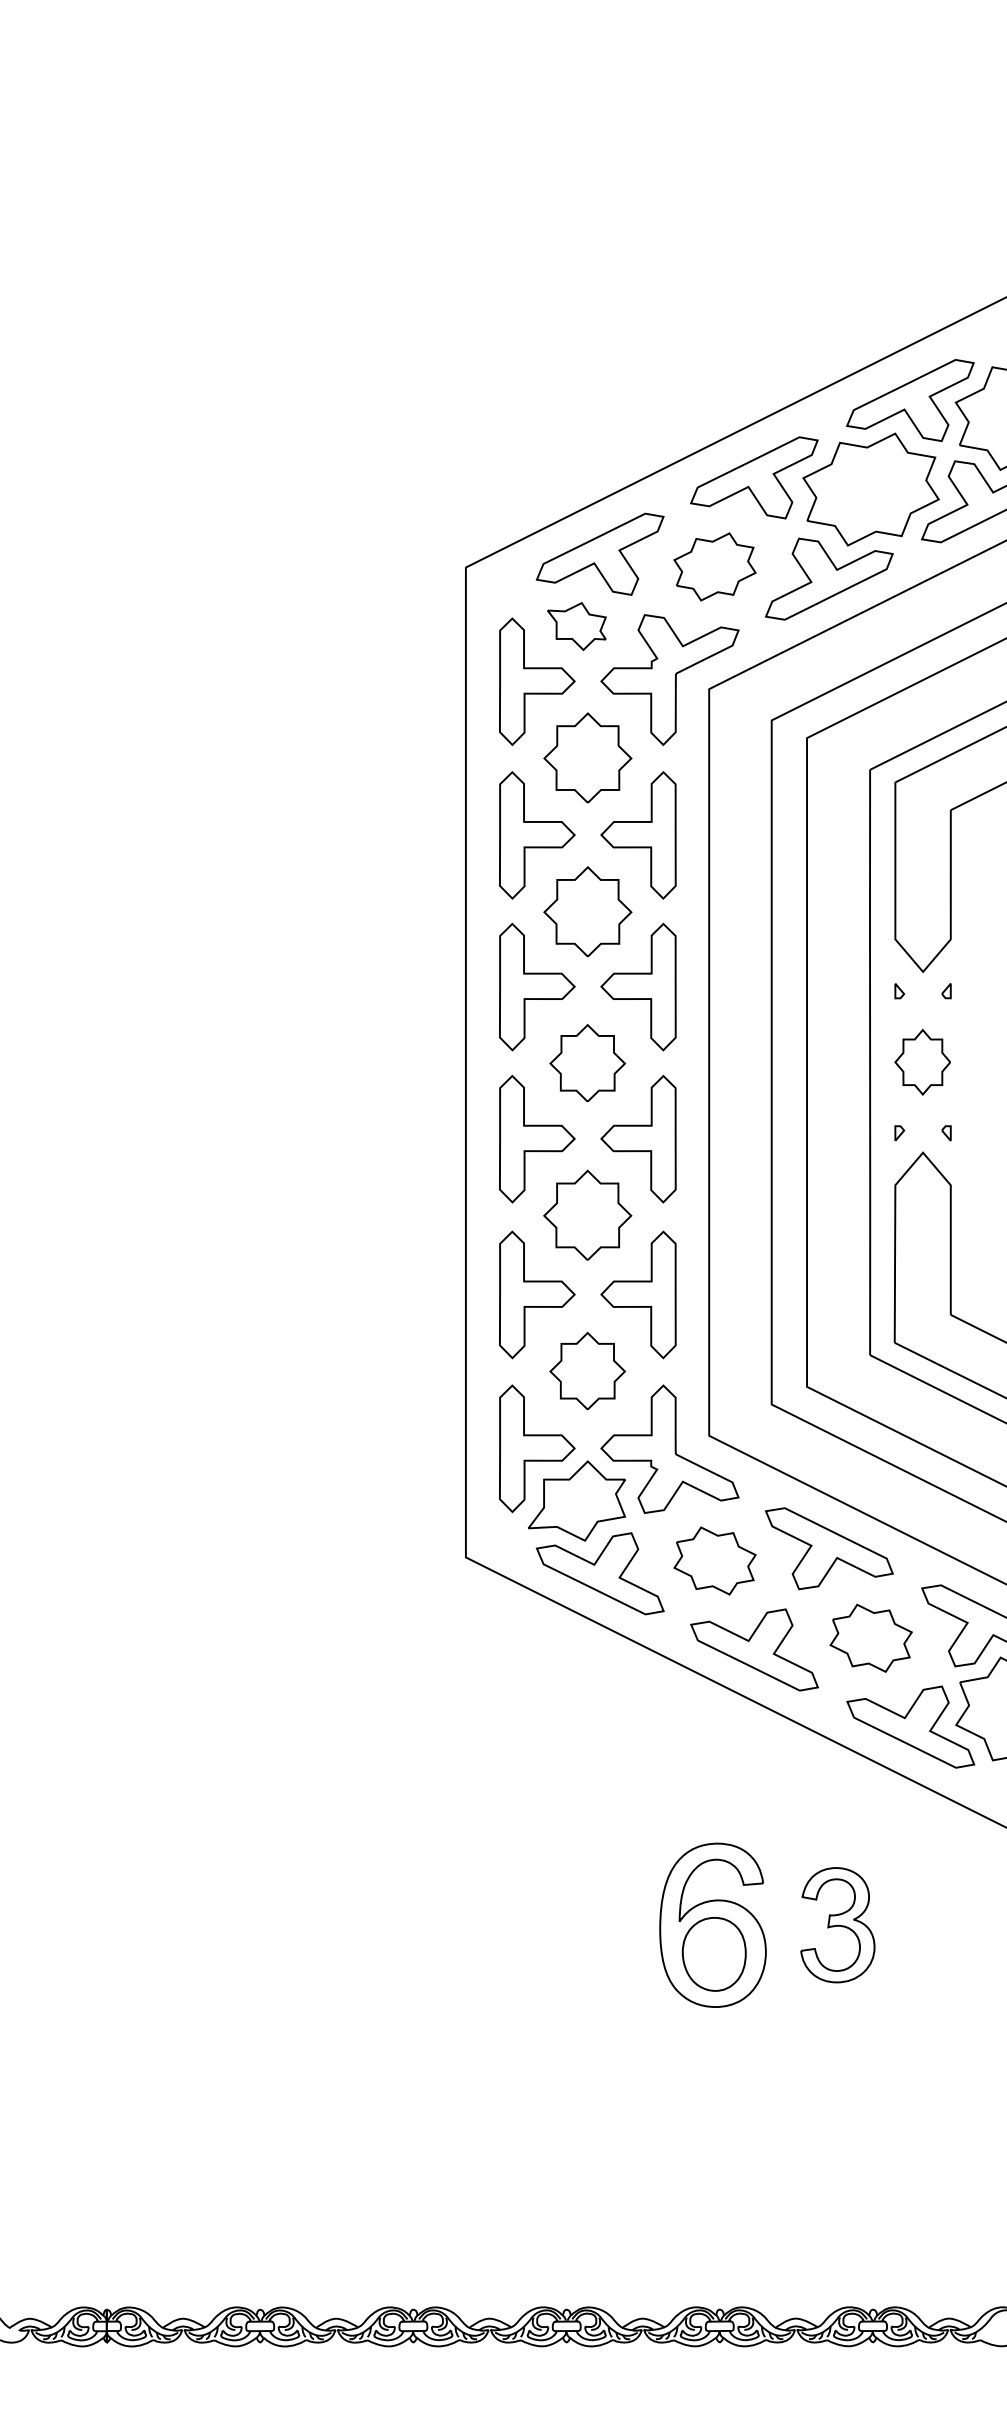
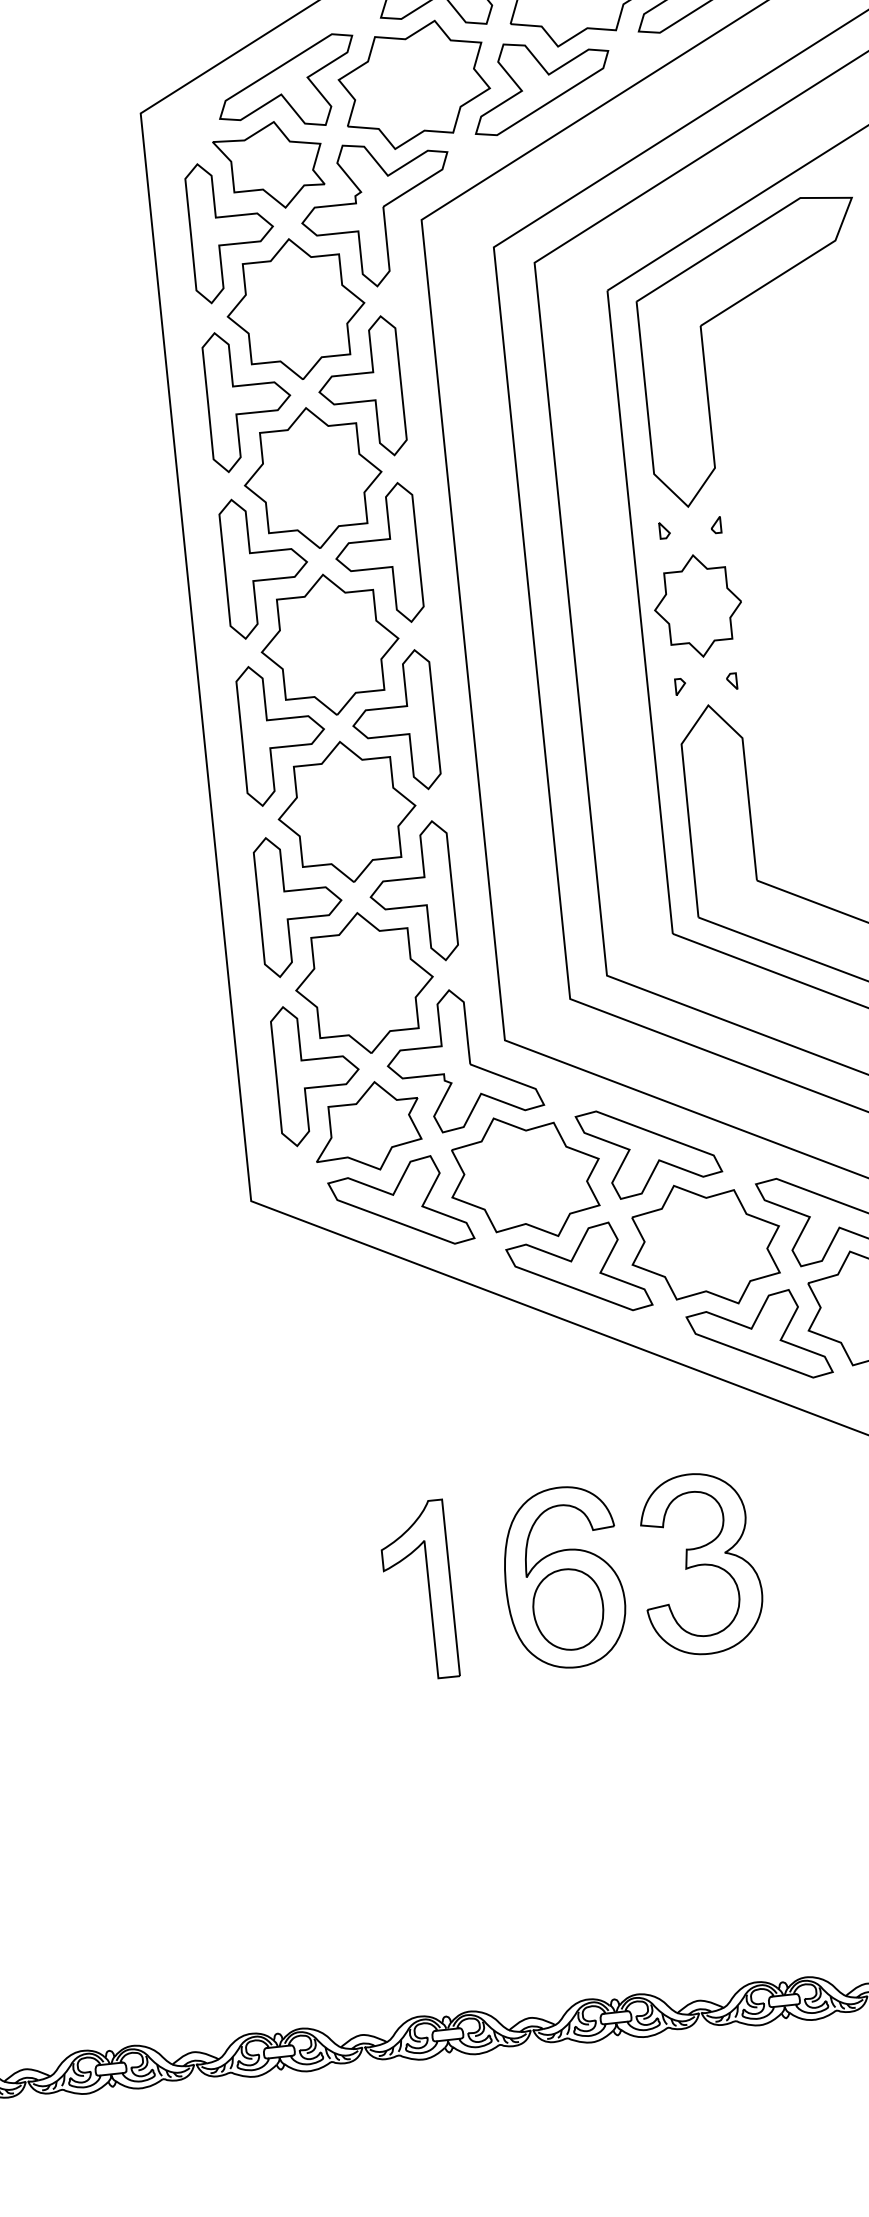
part: (714, 566) -> (413, 84), size x1.67
part: (576, 626) -> (268, 165), size x1.67
part: (587, 757) -> (295, 308), size x1.43
part: (587, 911) -> (312, 477), size x1.43
part: (587, 1062) -> (329, 643), size x1.67
part: (922, 1062) -> (697, 606), size x1.43
part: (587, 1214) -> (346, 810), size x1.43
part: (587, 1370) -> (363, 982), size x1.67
part: (714, 1560) -> (524, 1176), size x1.67
part: (870, 1638) -> (704, 1245), size x1.67
part: (590, 1923) -> (428, 1589), added
part: (837, 1924) -> (700, 1563), size x1.43

